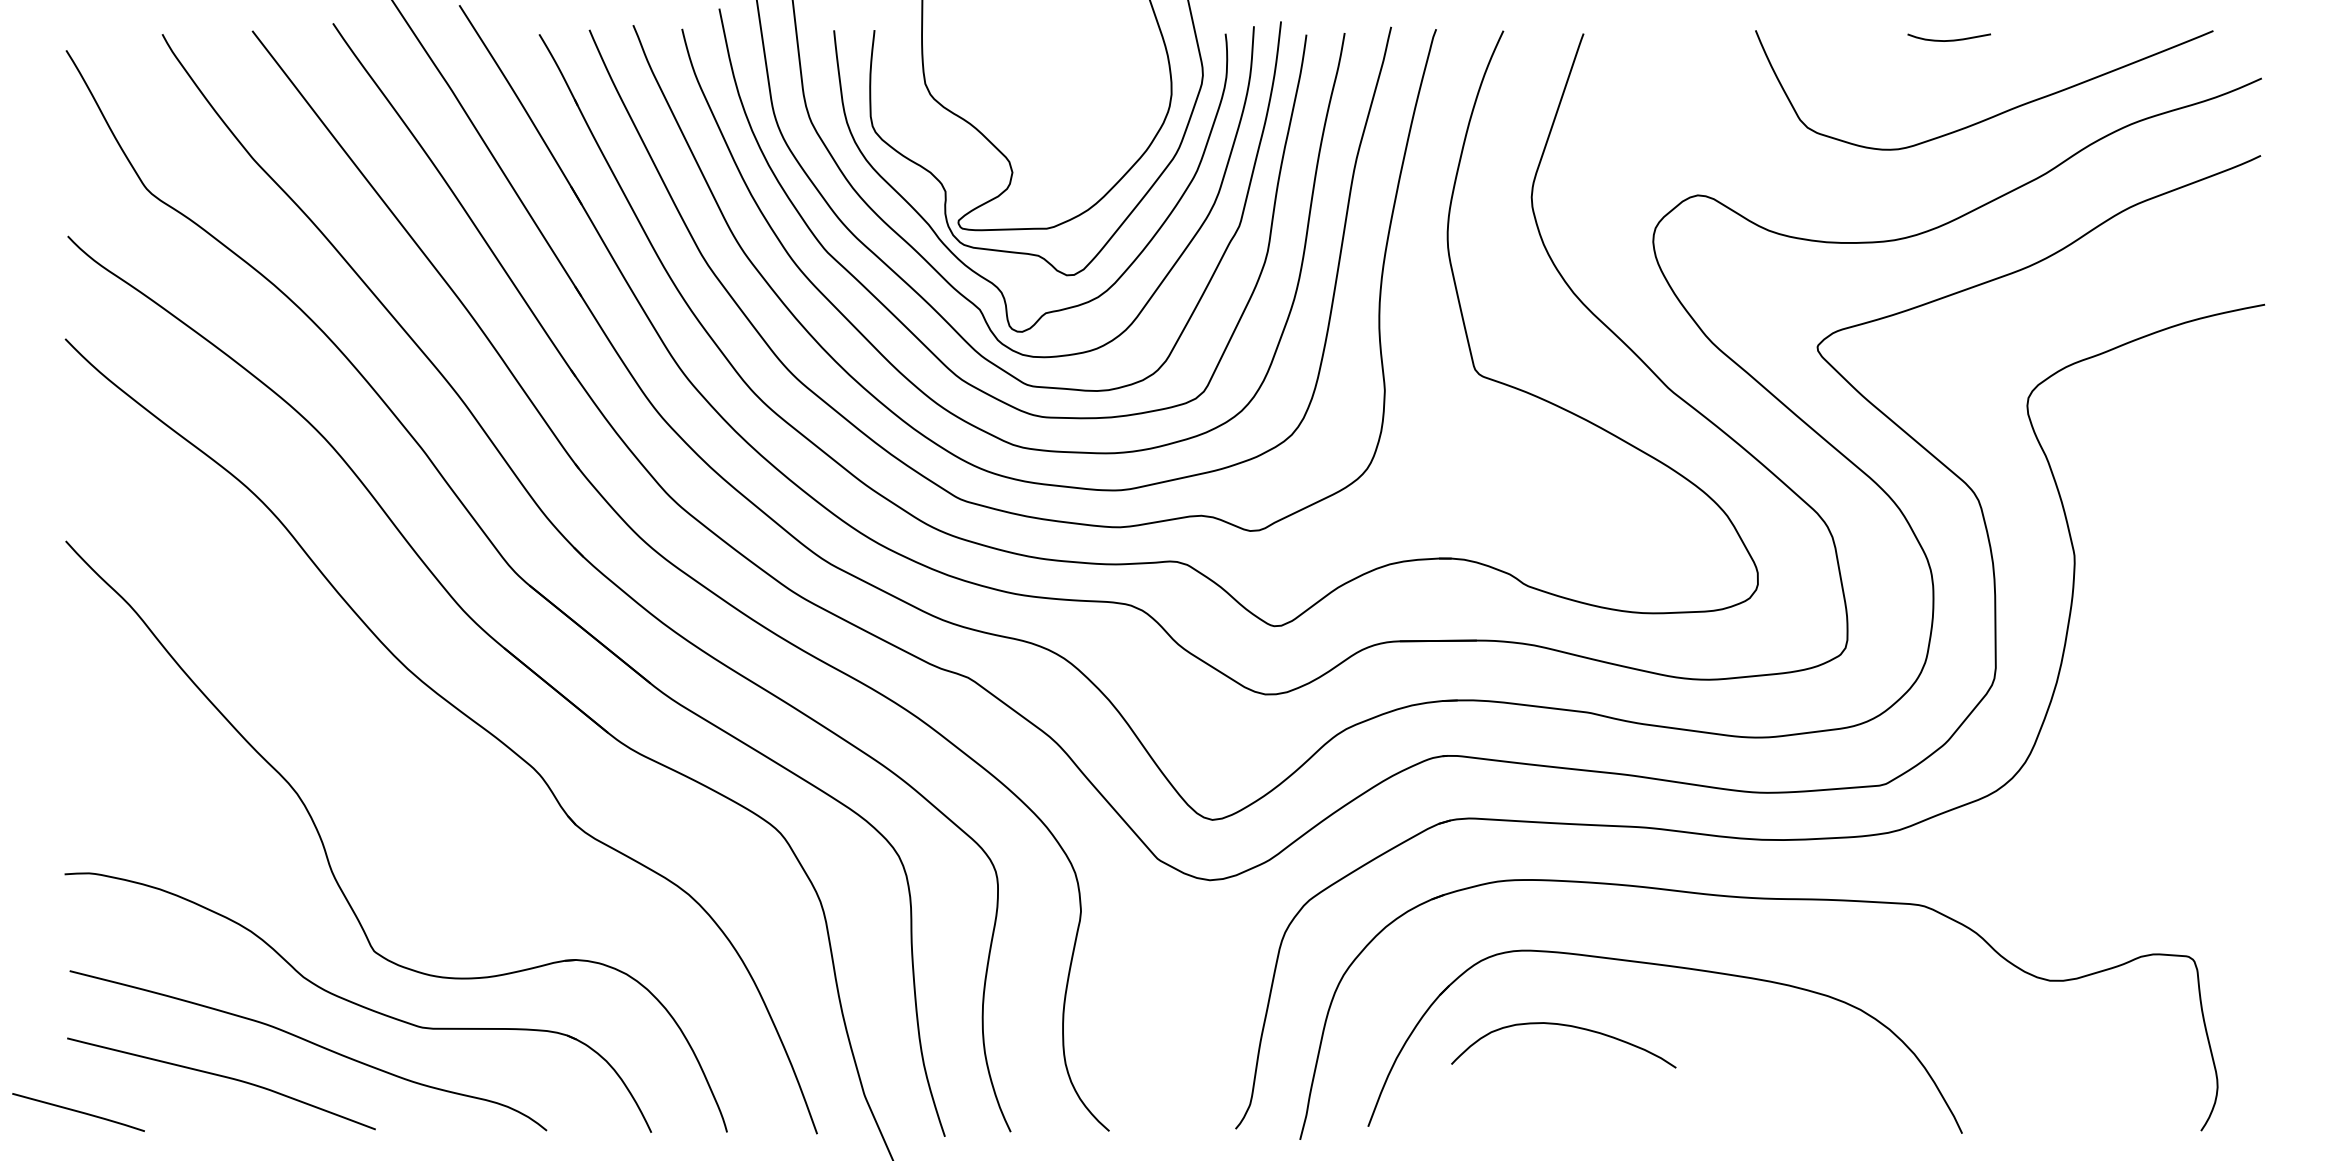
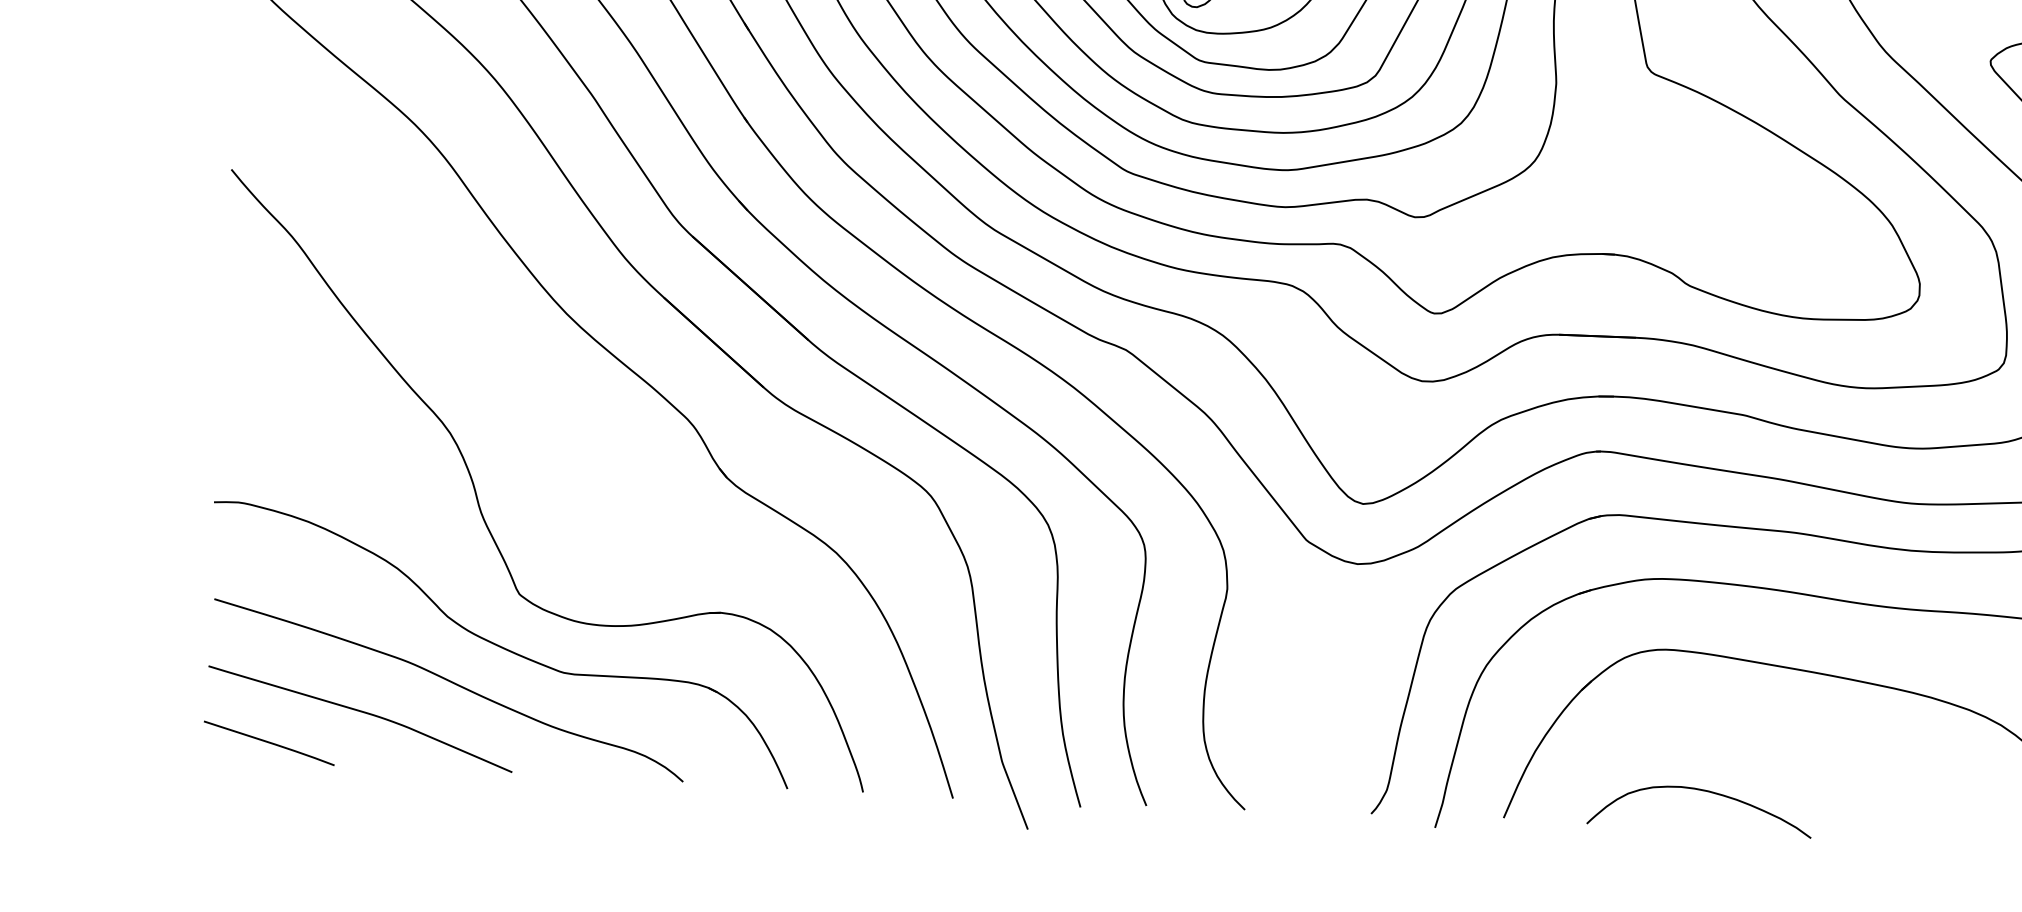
curve: (1565, 1026) -> (1702, 791), moved
curve: (78, 1112) -> (269, 743), moved

